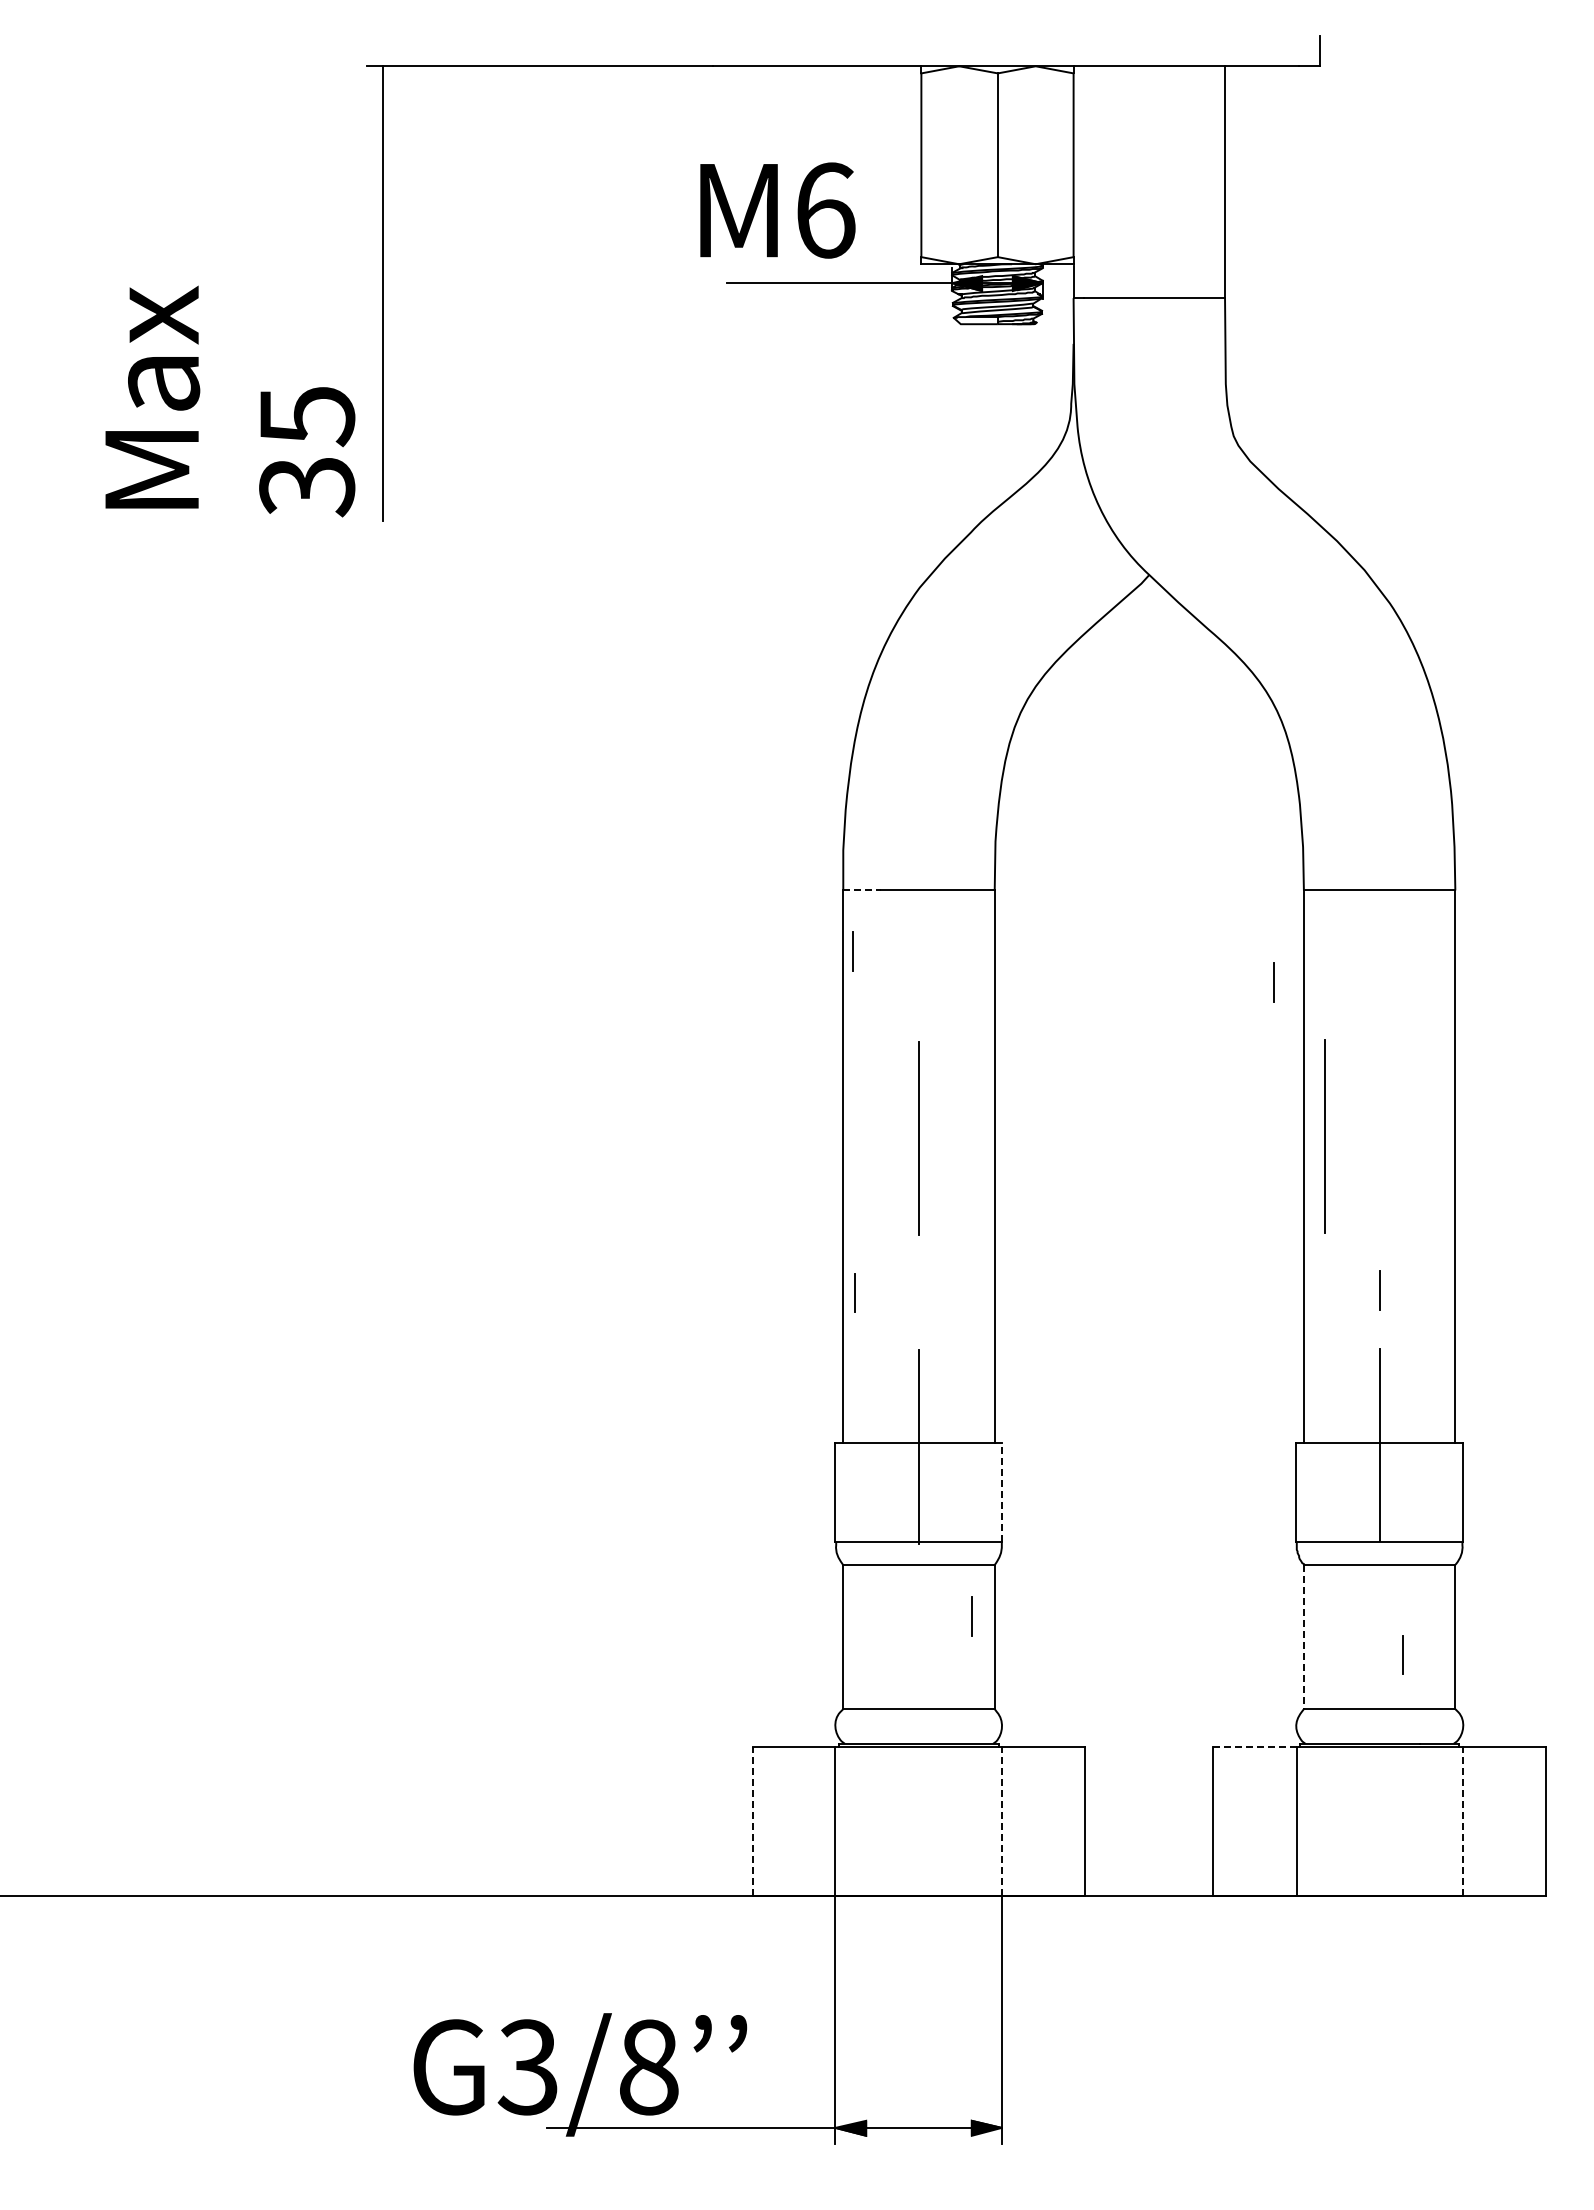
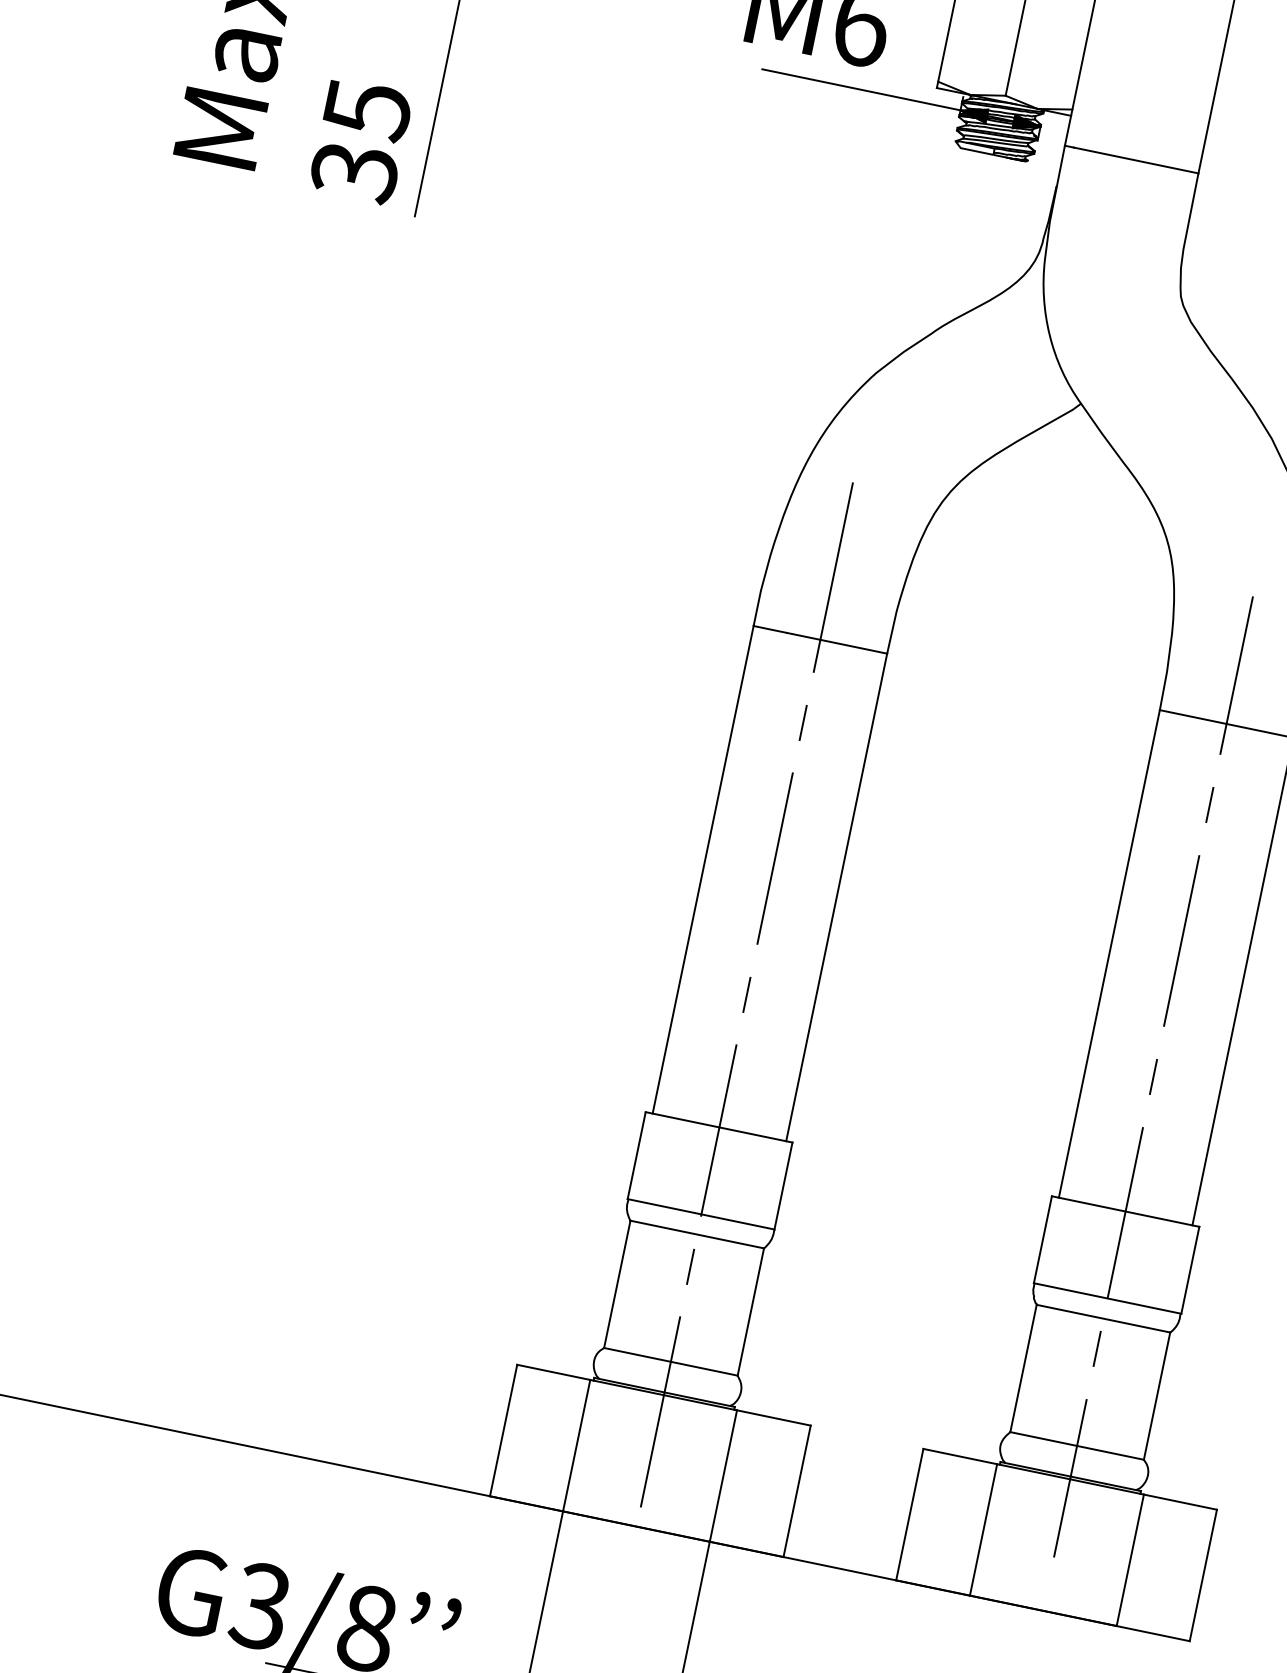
line: (919, 819) -> (833, 577), added
line: (1379, 835) -> (1236, 675), added
line: (862, 890) -> (770, 629), dashed -> solid
line: (852, 951) -> (802, 722), moved
line: (1273, 982) -> (1209, 805), moved
line: (1324, 1136) -> (1181, 940), moved
line: (854, 1292) -> (746, 994), moved
line: (1001, 1492) -> (783, 1185), dashed -> solid
line: (971, 1616) -> (690, 1266), moved
line: (1303, 1637) -> (1023, 1368), dashed -> solid
line: (1402, 1654) -> (1097, 1348), moved
line: (1379, 1745) -> (1070, 1477), added
line: (1254, 1746) -> (959, 1456), dashed -> solid
line: (919, 1765) -> (661, 1411), added
line: (752, 1821) -> (503, 1430), dashed -> solid
line: (1001, 1821) -> (723, 1475), dashed -> solid
line: (1463, 1821) -> (1130, 1560), dashed -> solid

